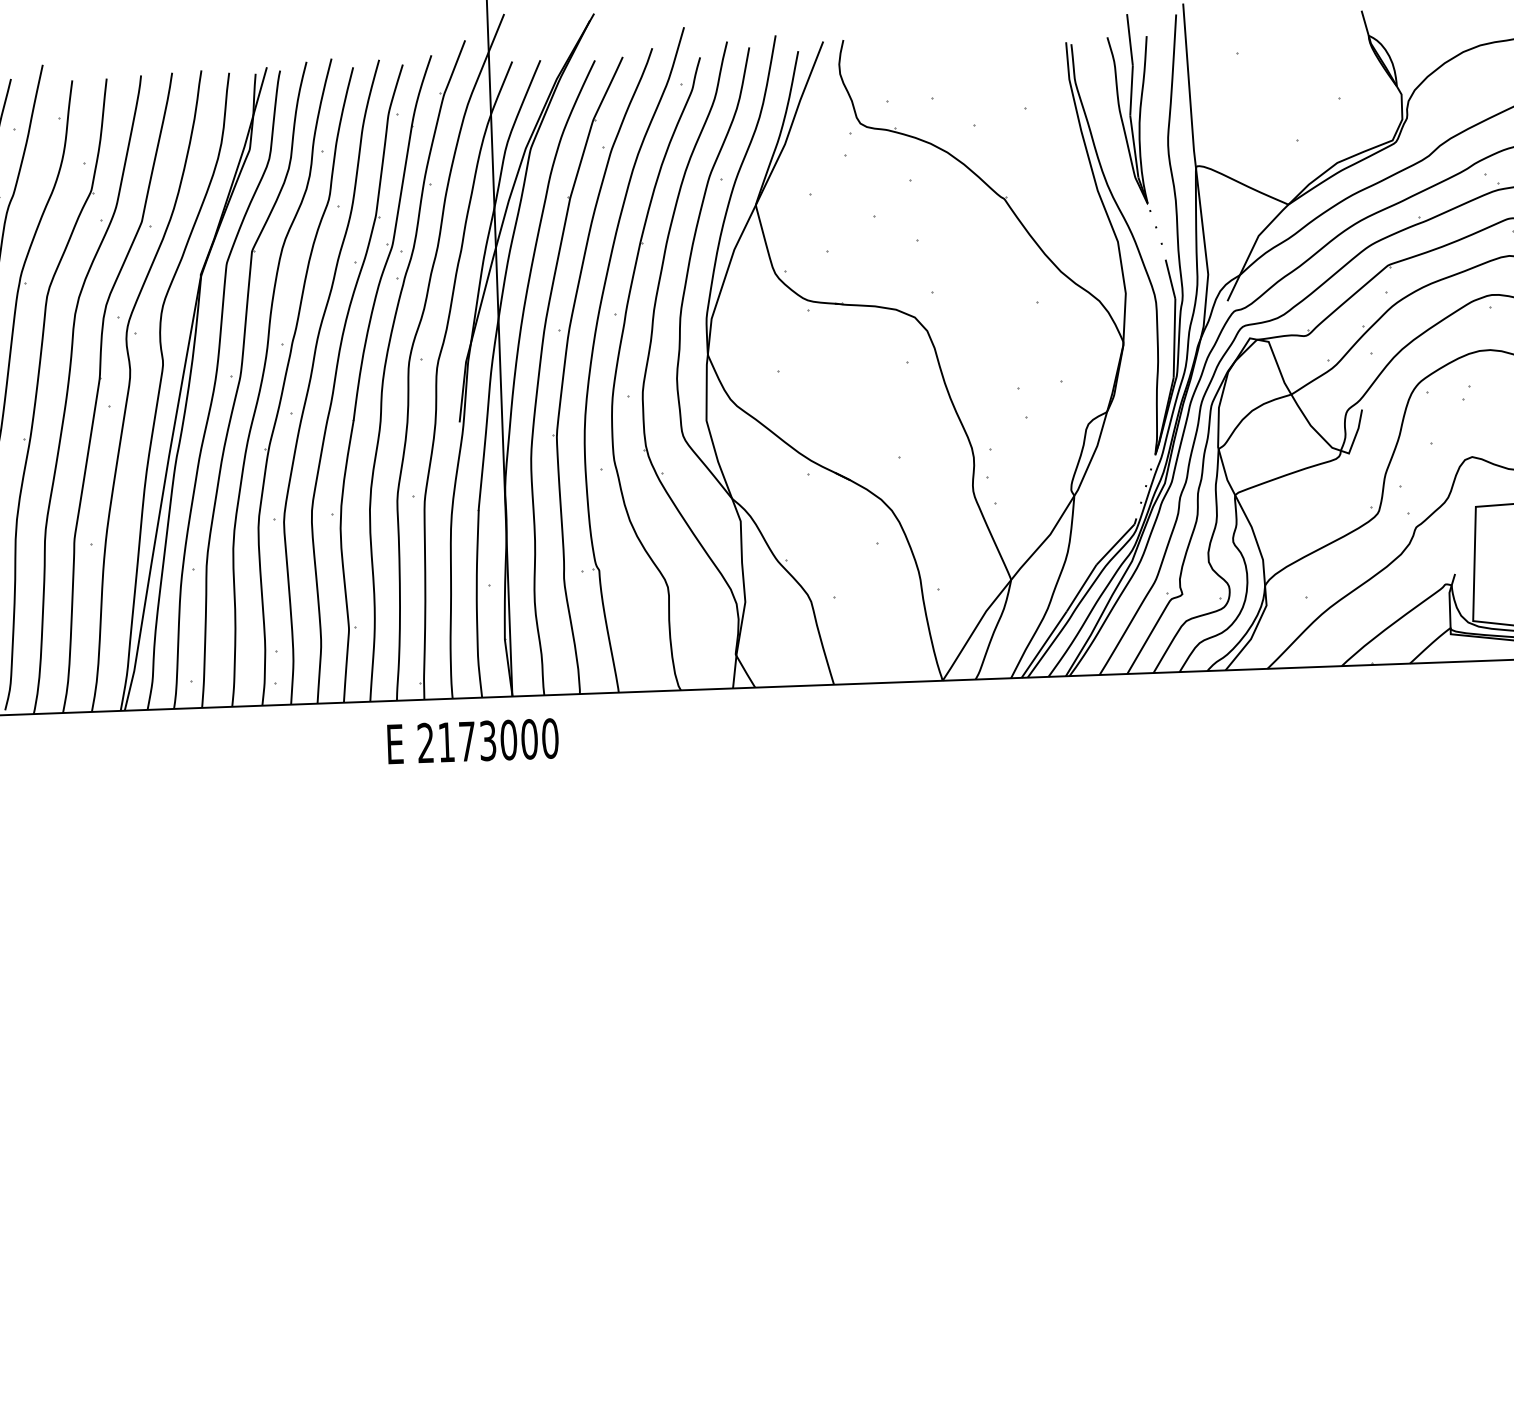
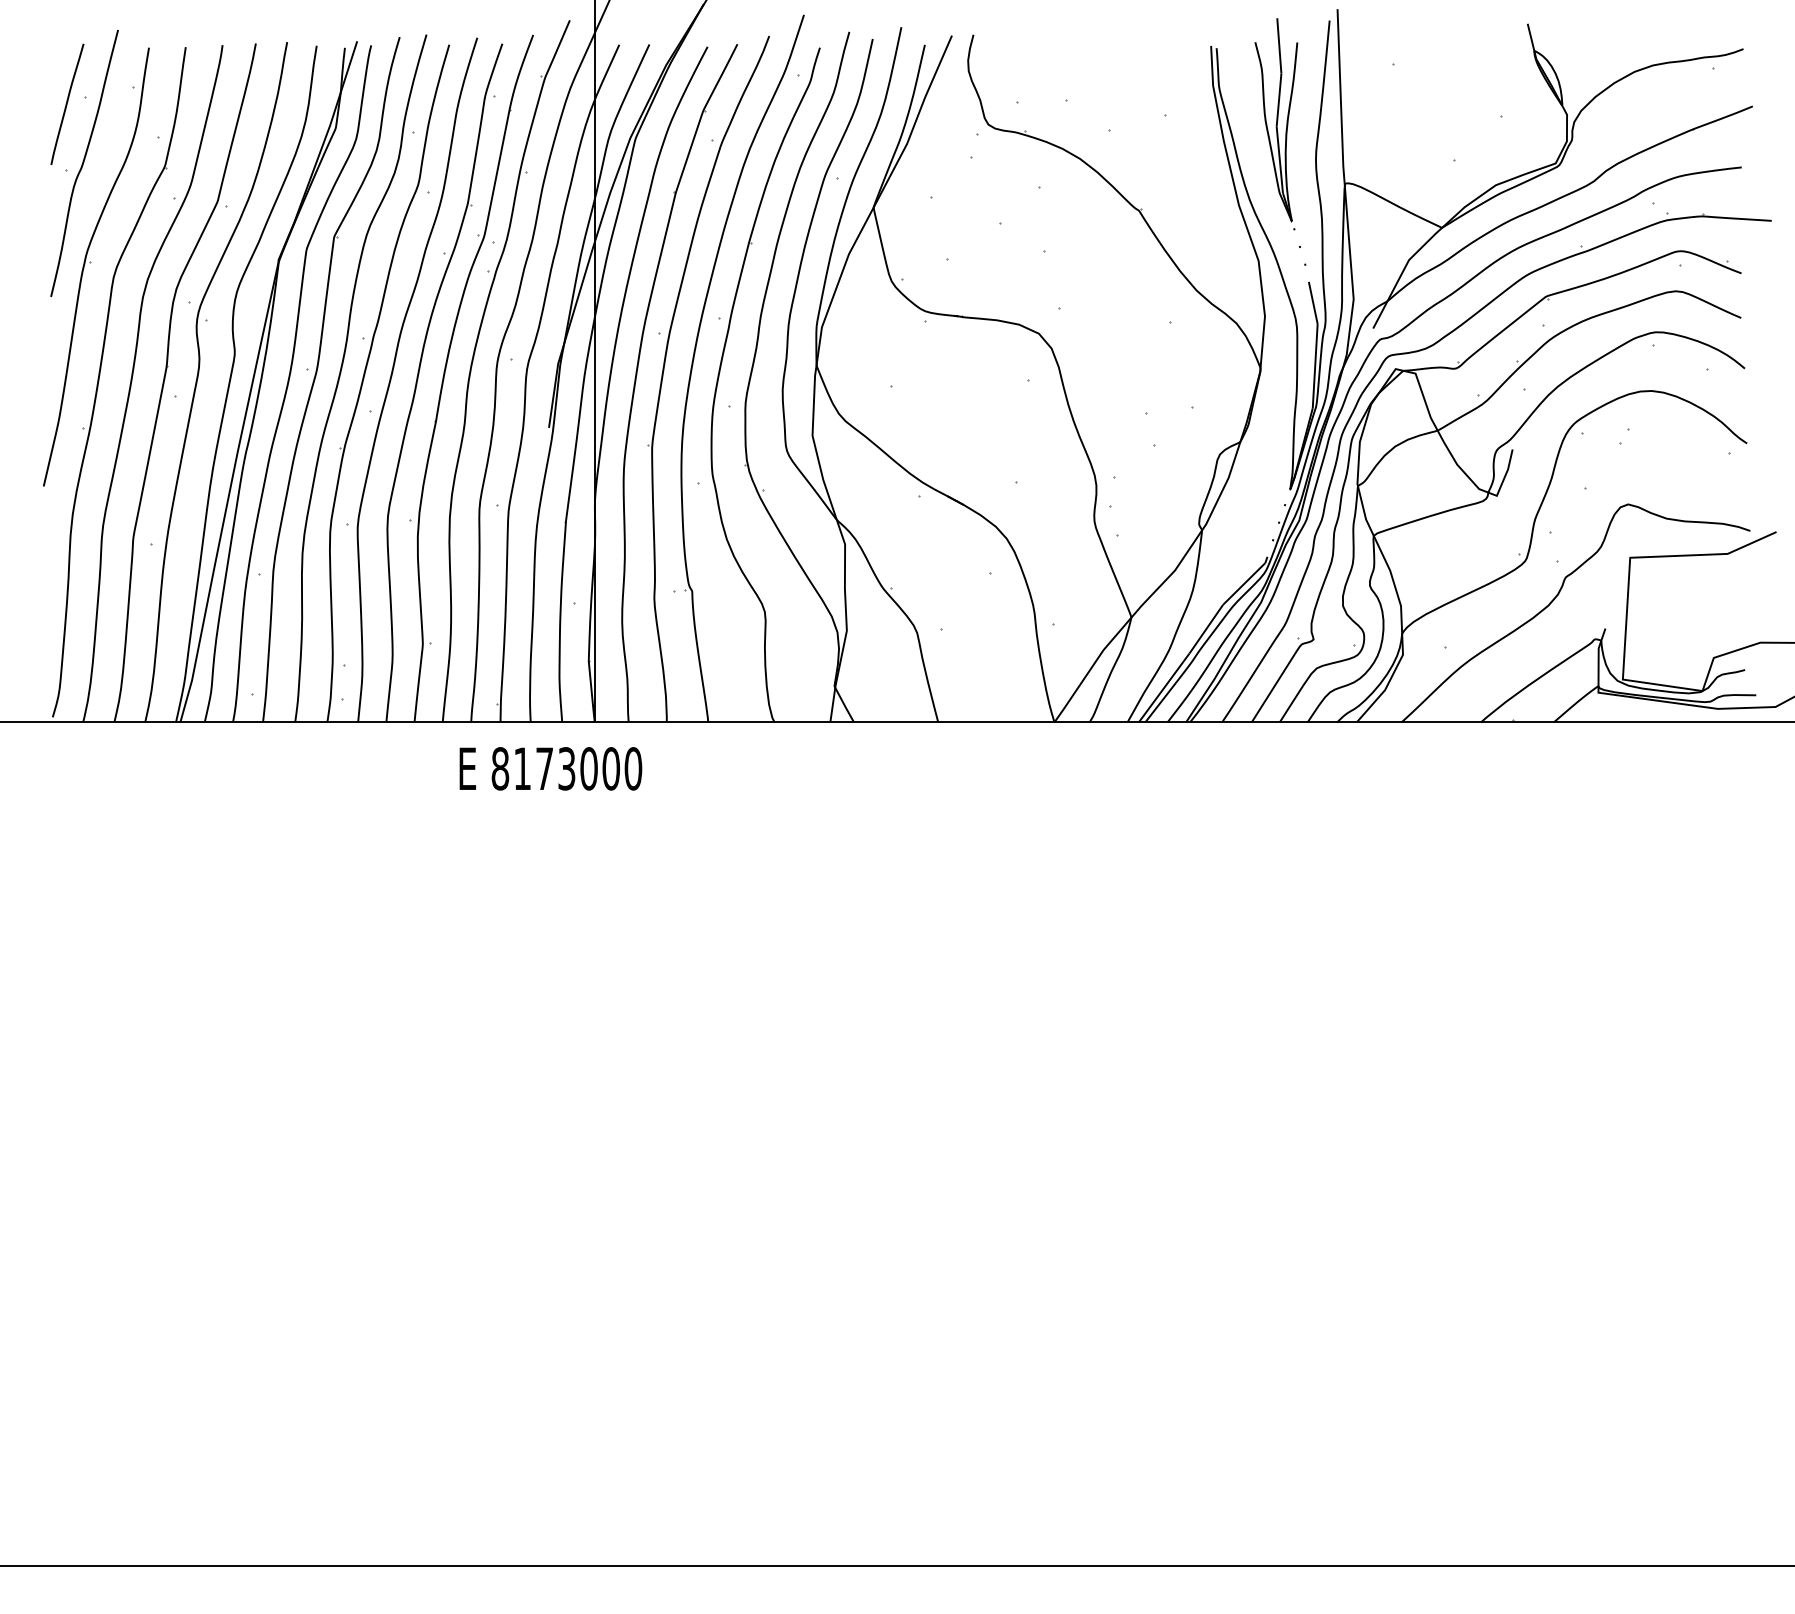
text: (425, 742) -> (500, 768), 2173000 -> 8173000

